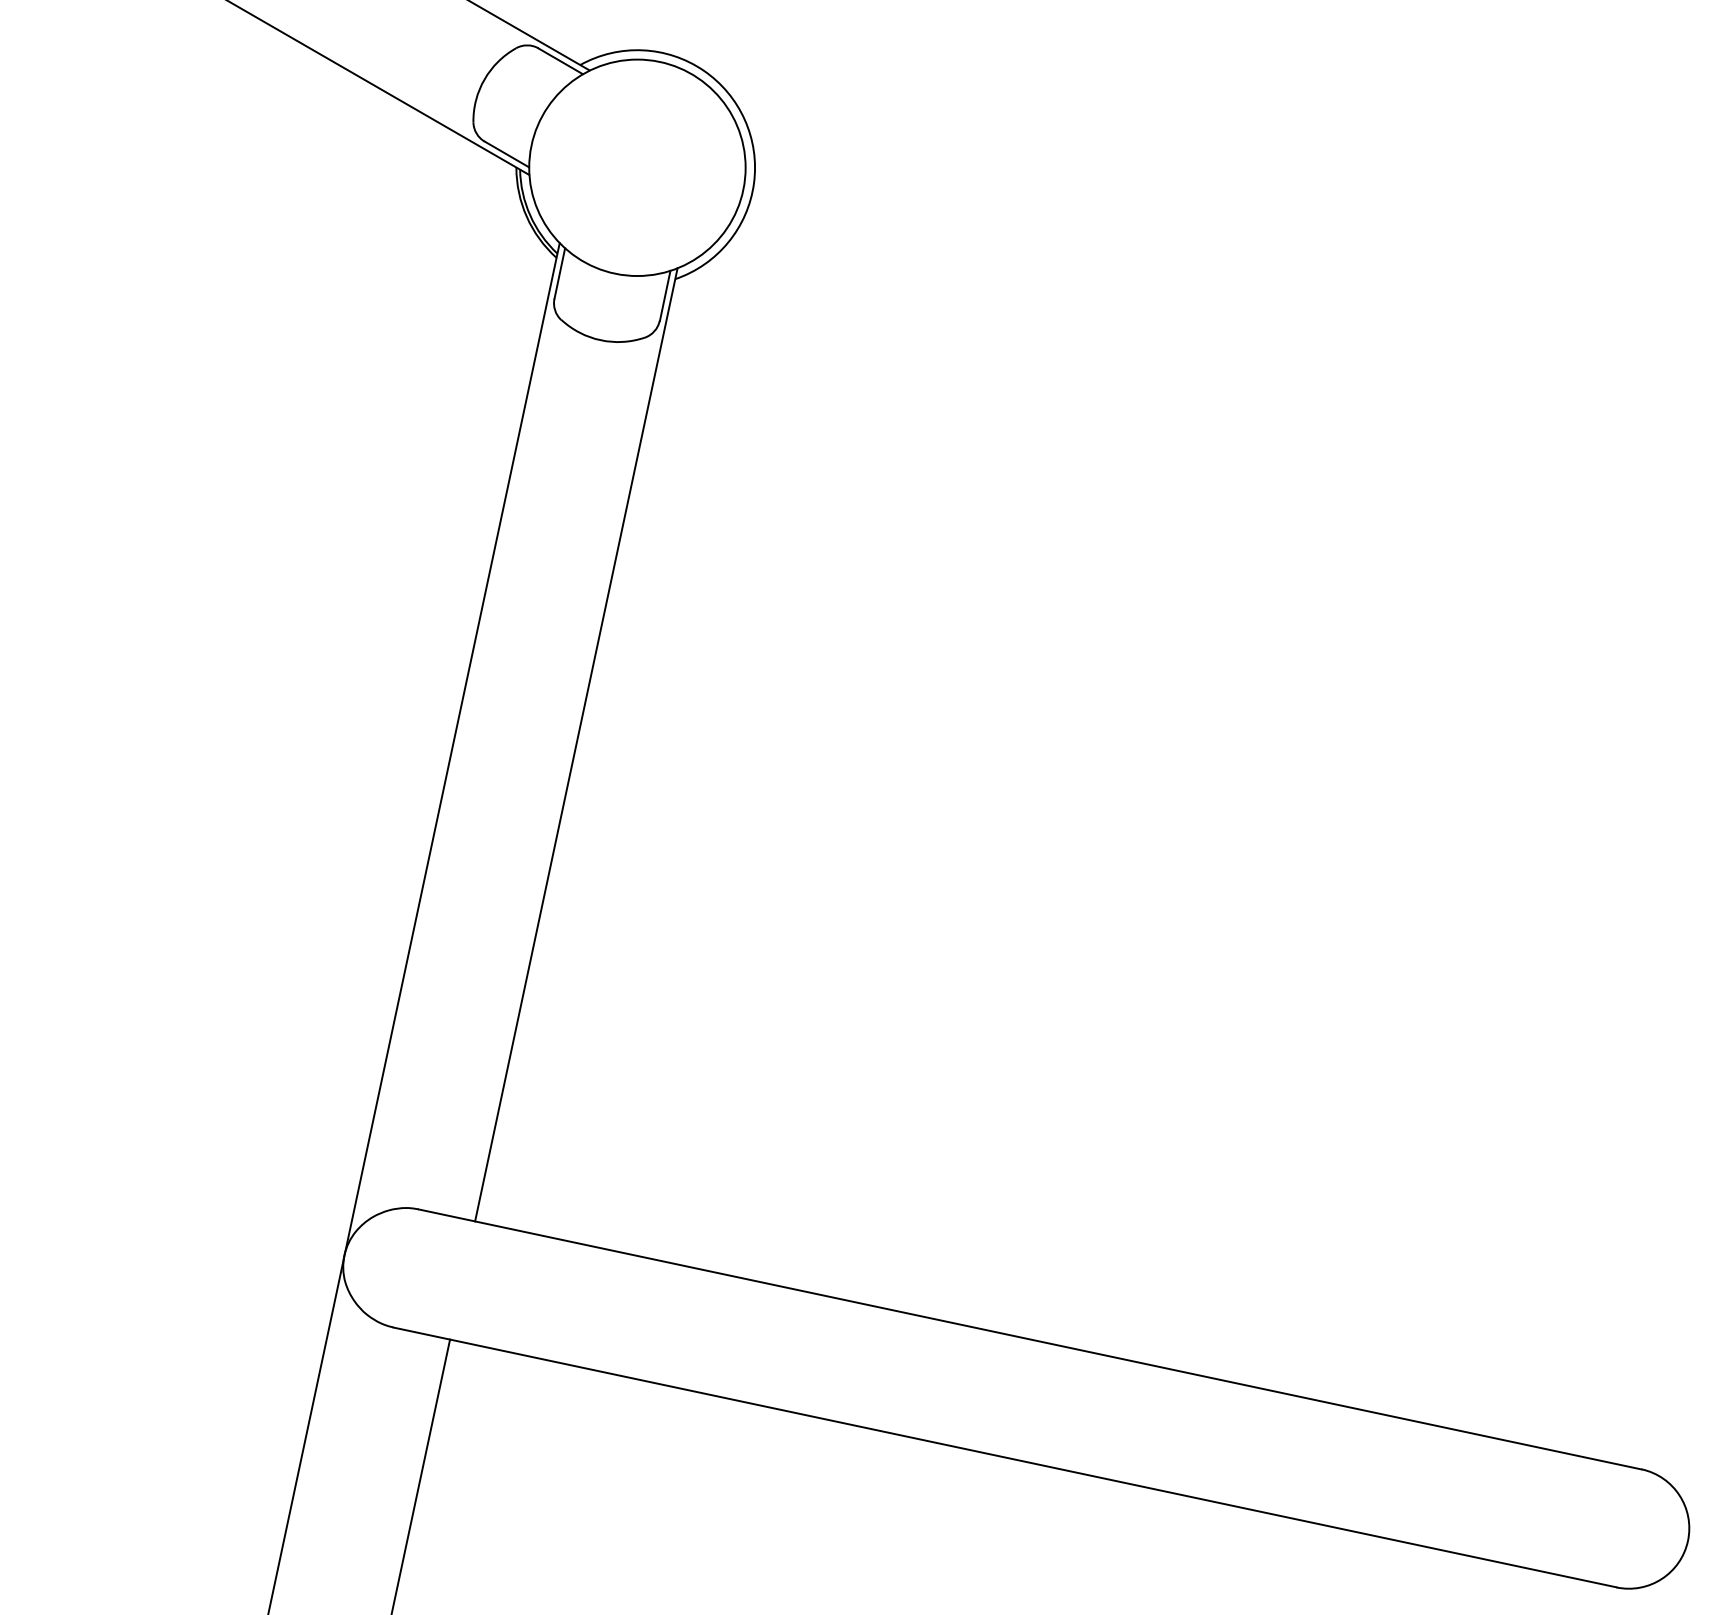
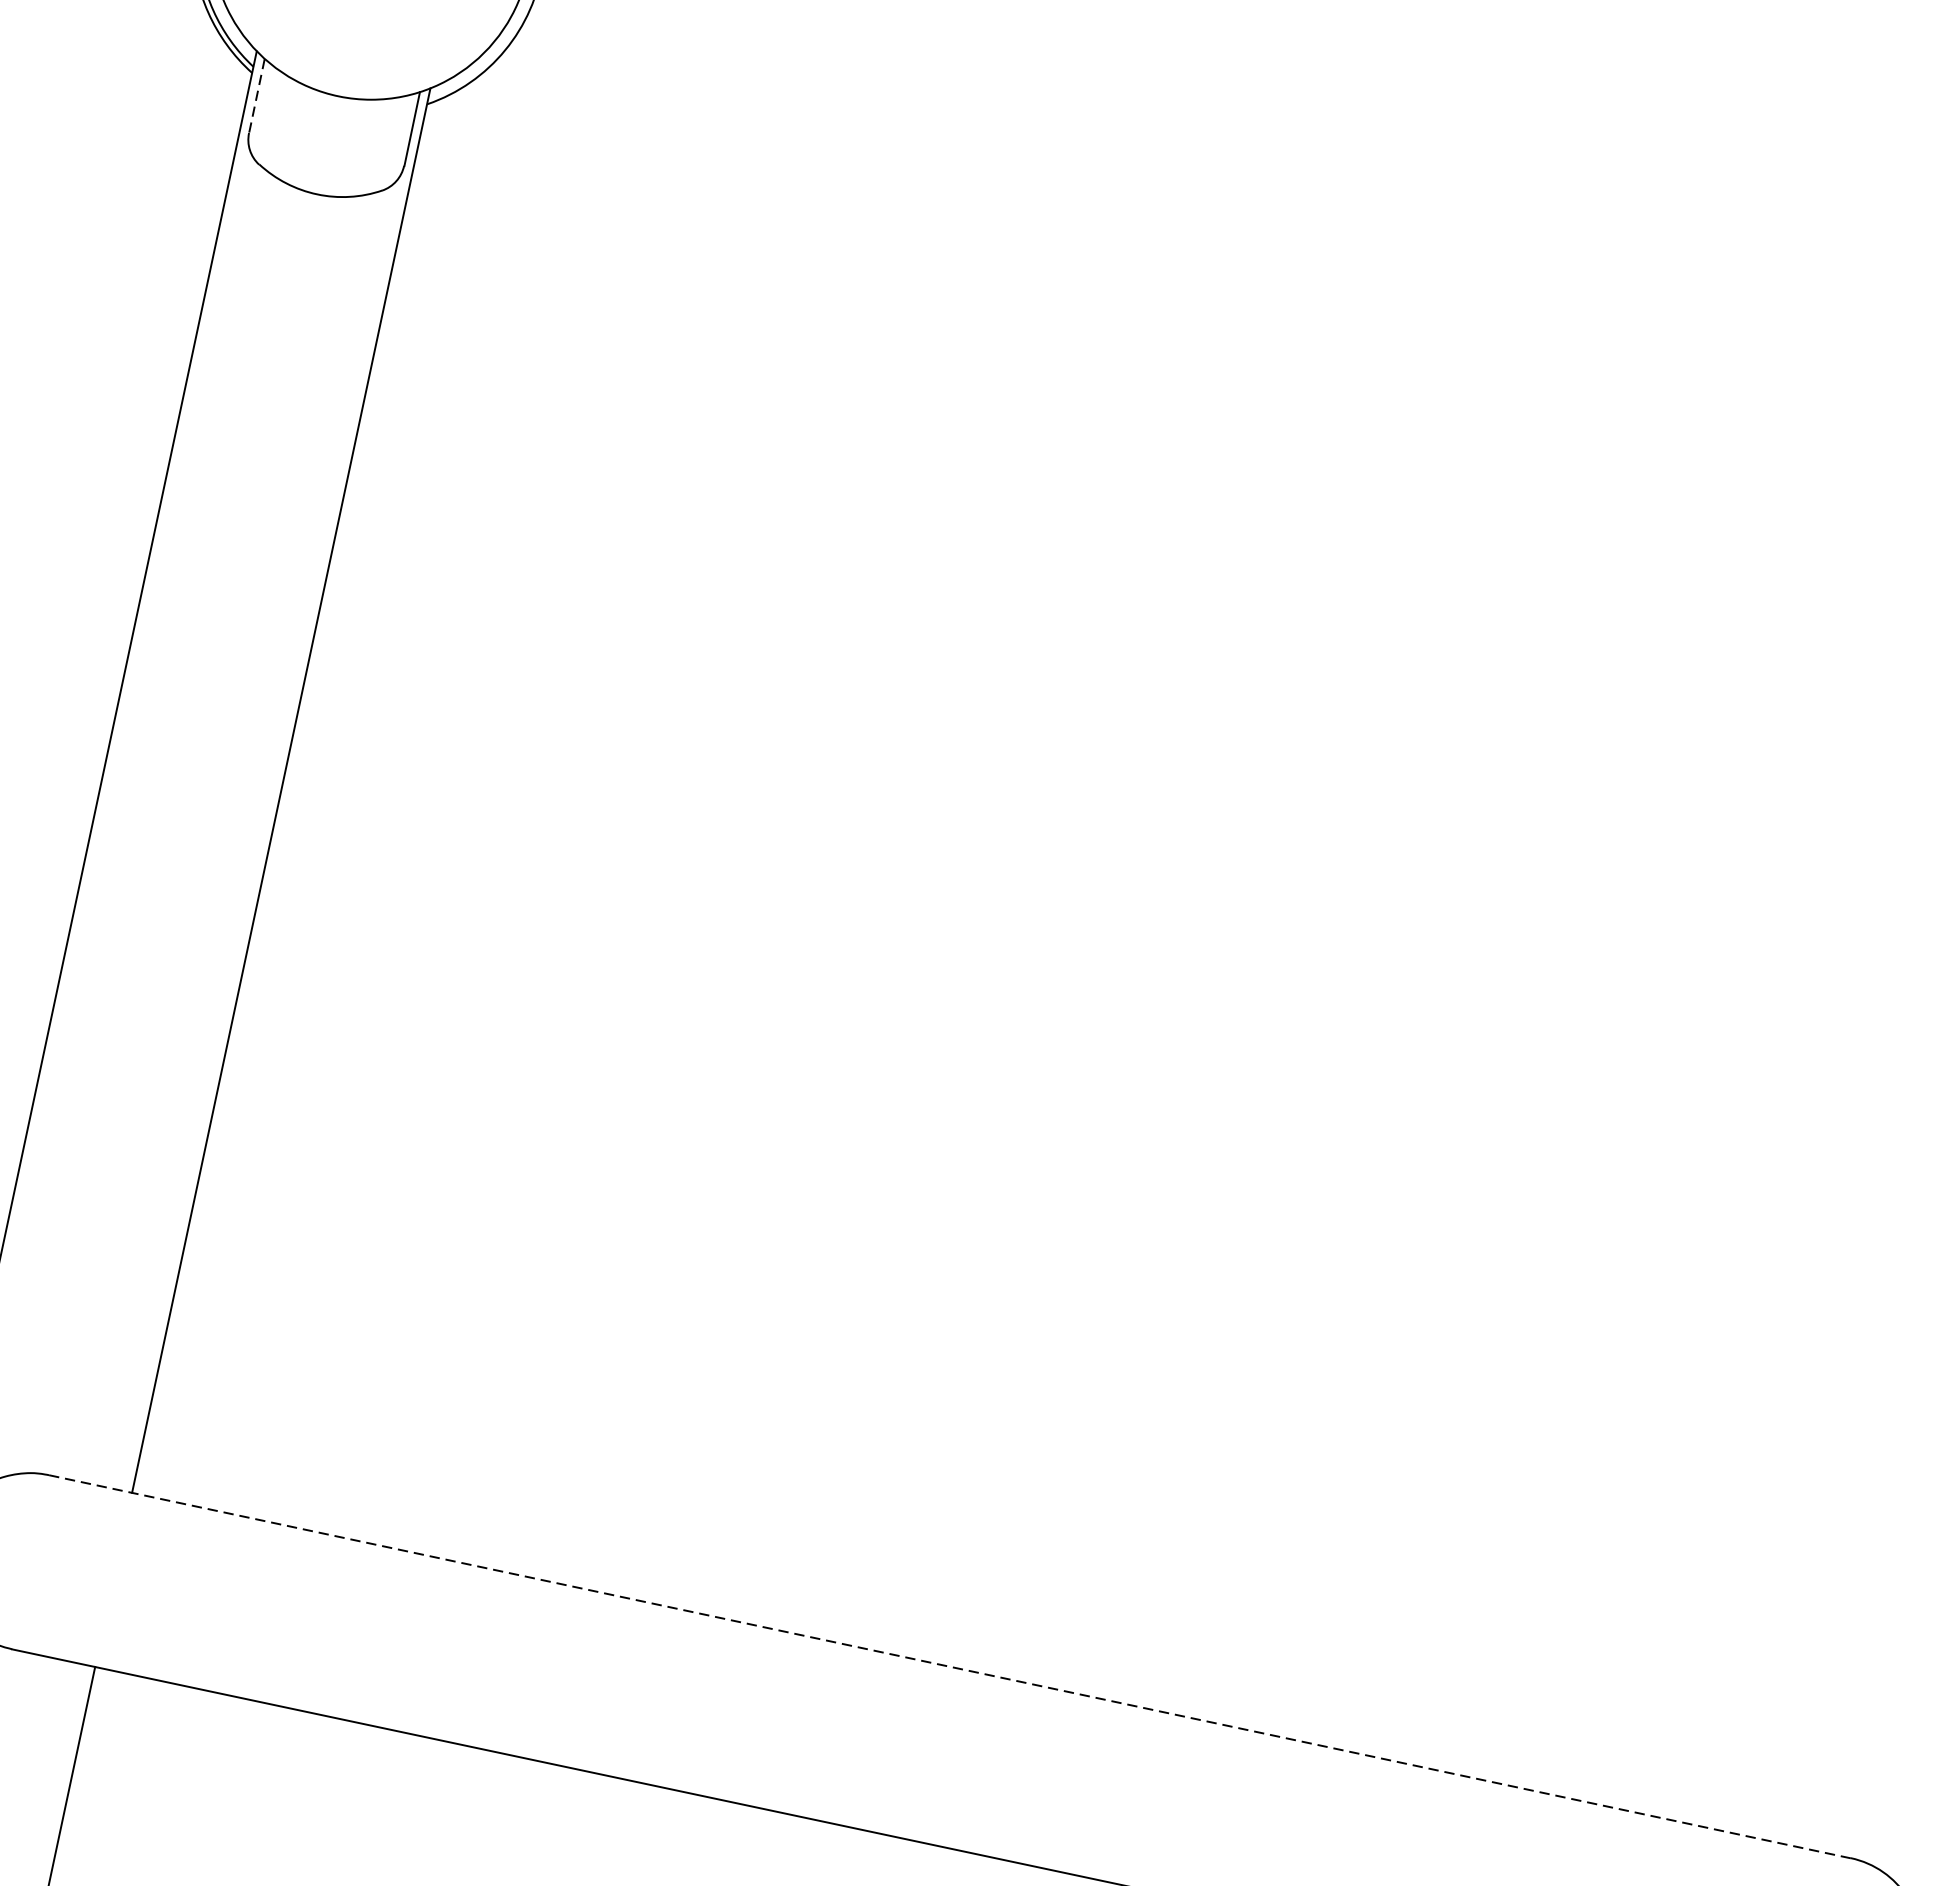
line: (559, 273) -> (256, 96), solid -> dashed
line: (1029, 1339) -> (949, 1666), solid -> dashed

